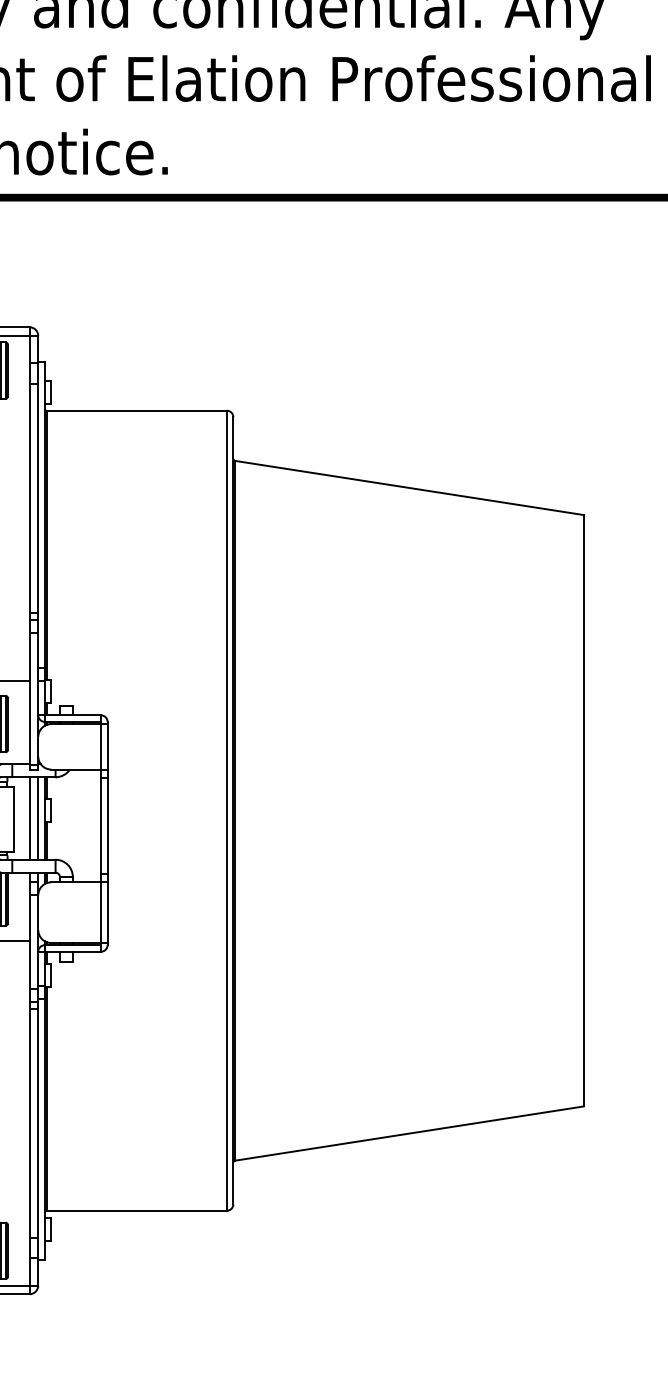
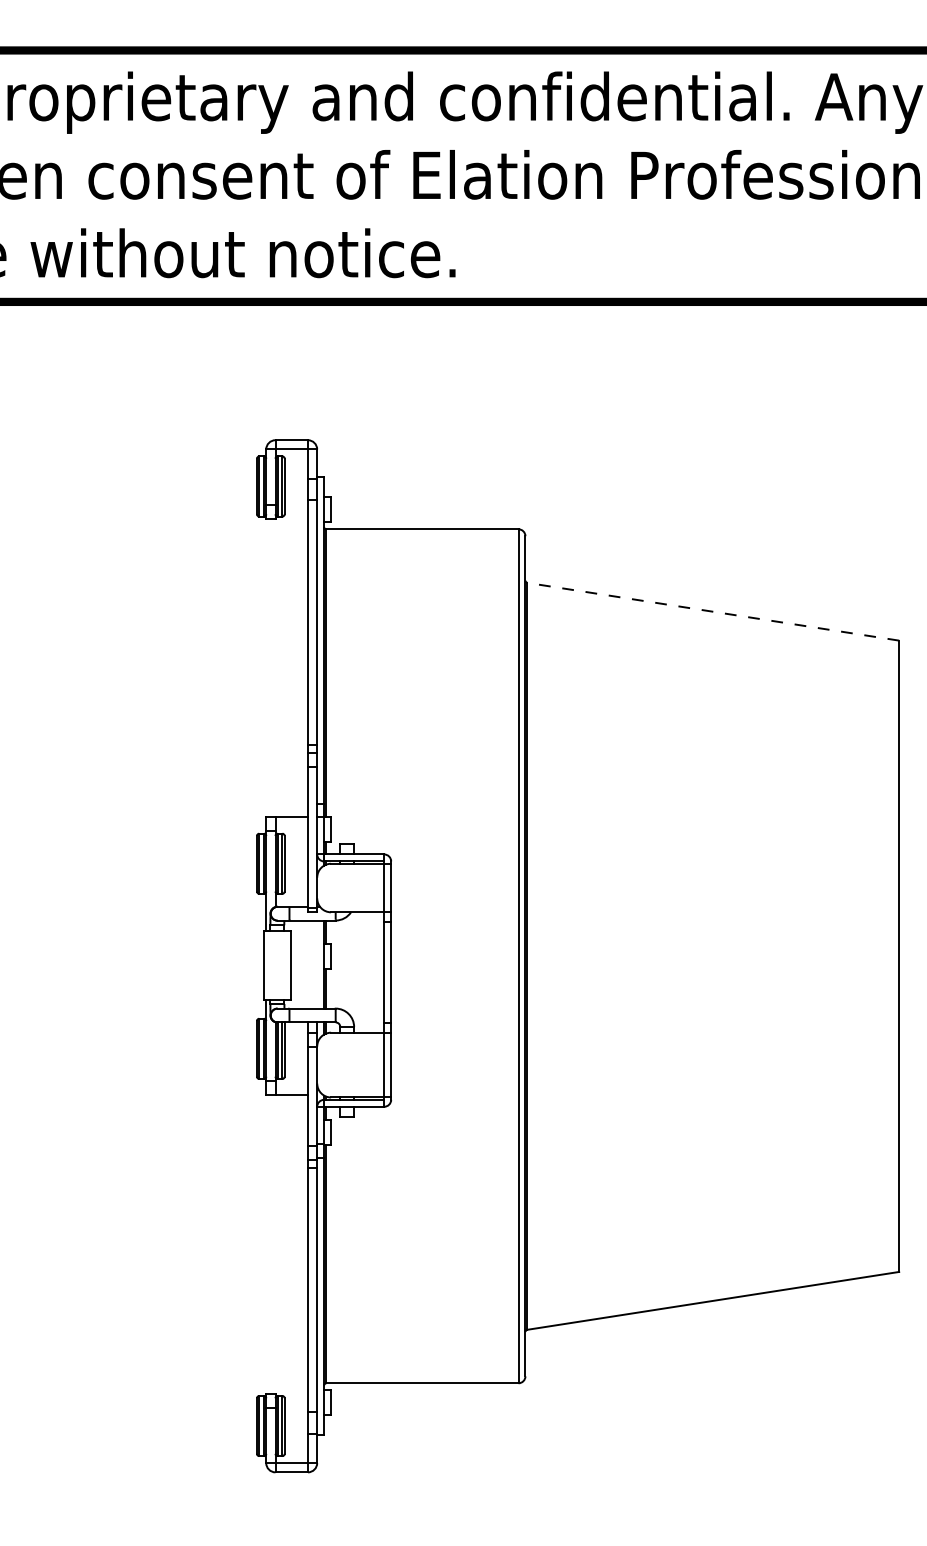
line: (408, 487) -> (712, 611), solid -> dashed
line: (29, 818) -> (307, 964), removed
line: (38, 818) -> (317, 964), removed

